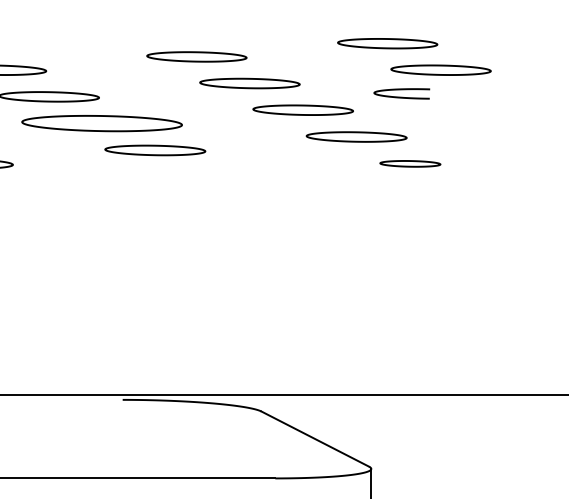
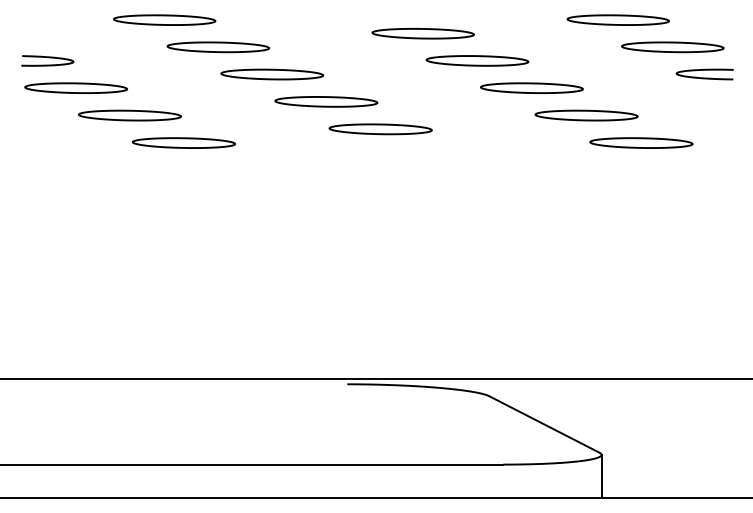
curve: (401, 96) -> (704, 77), moved
part: (102, 123) -> (326, 101), size x0.62
part: (410, 163) -> (641, 142), size x1.67

